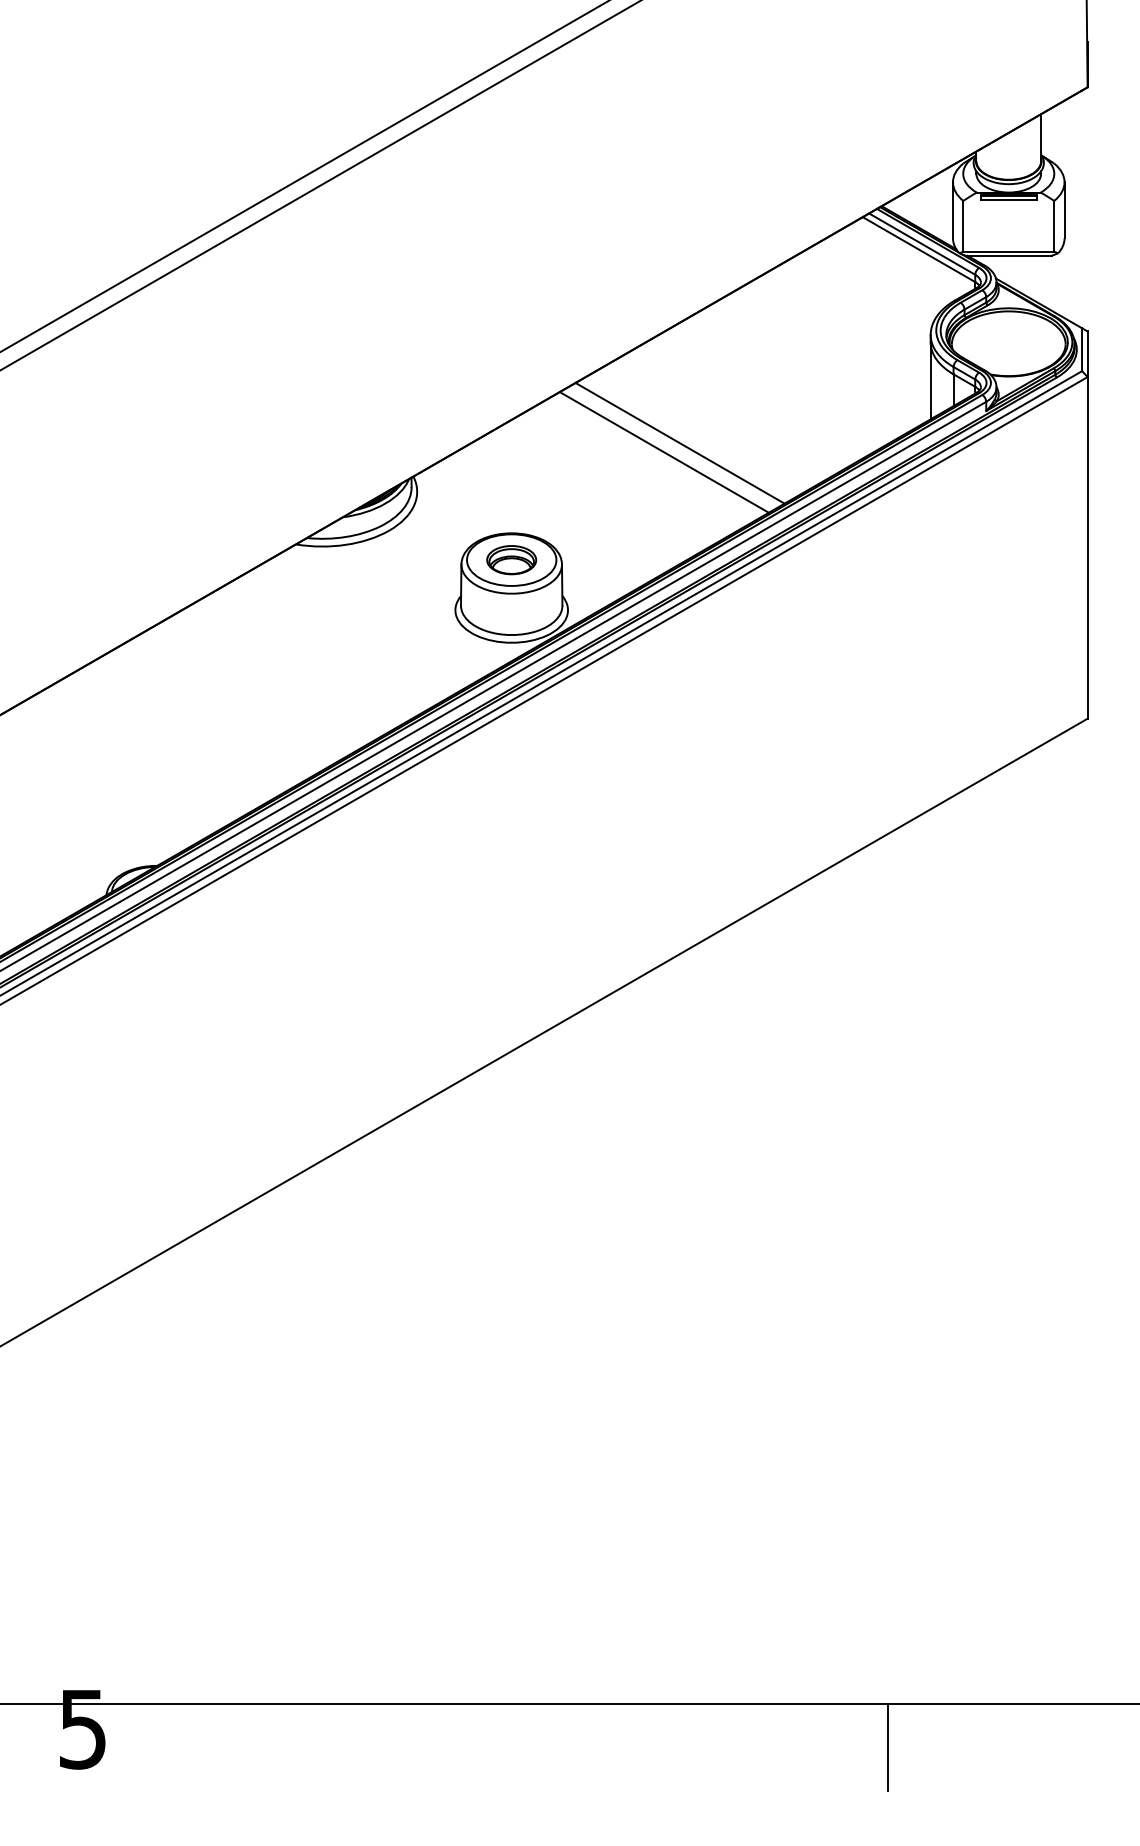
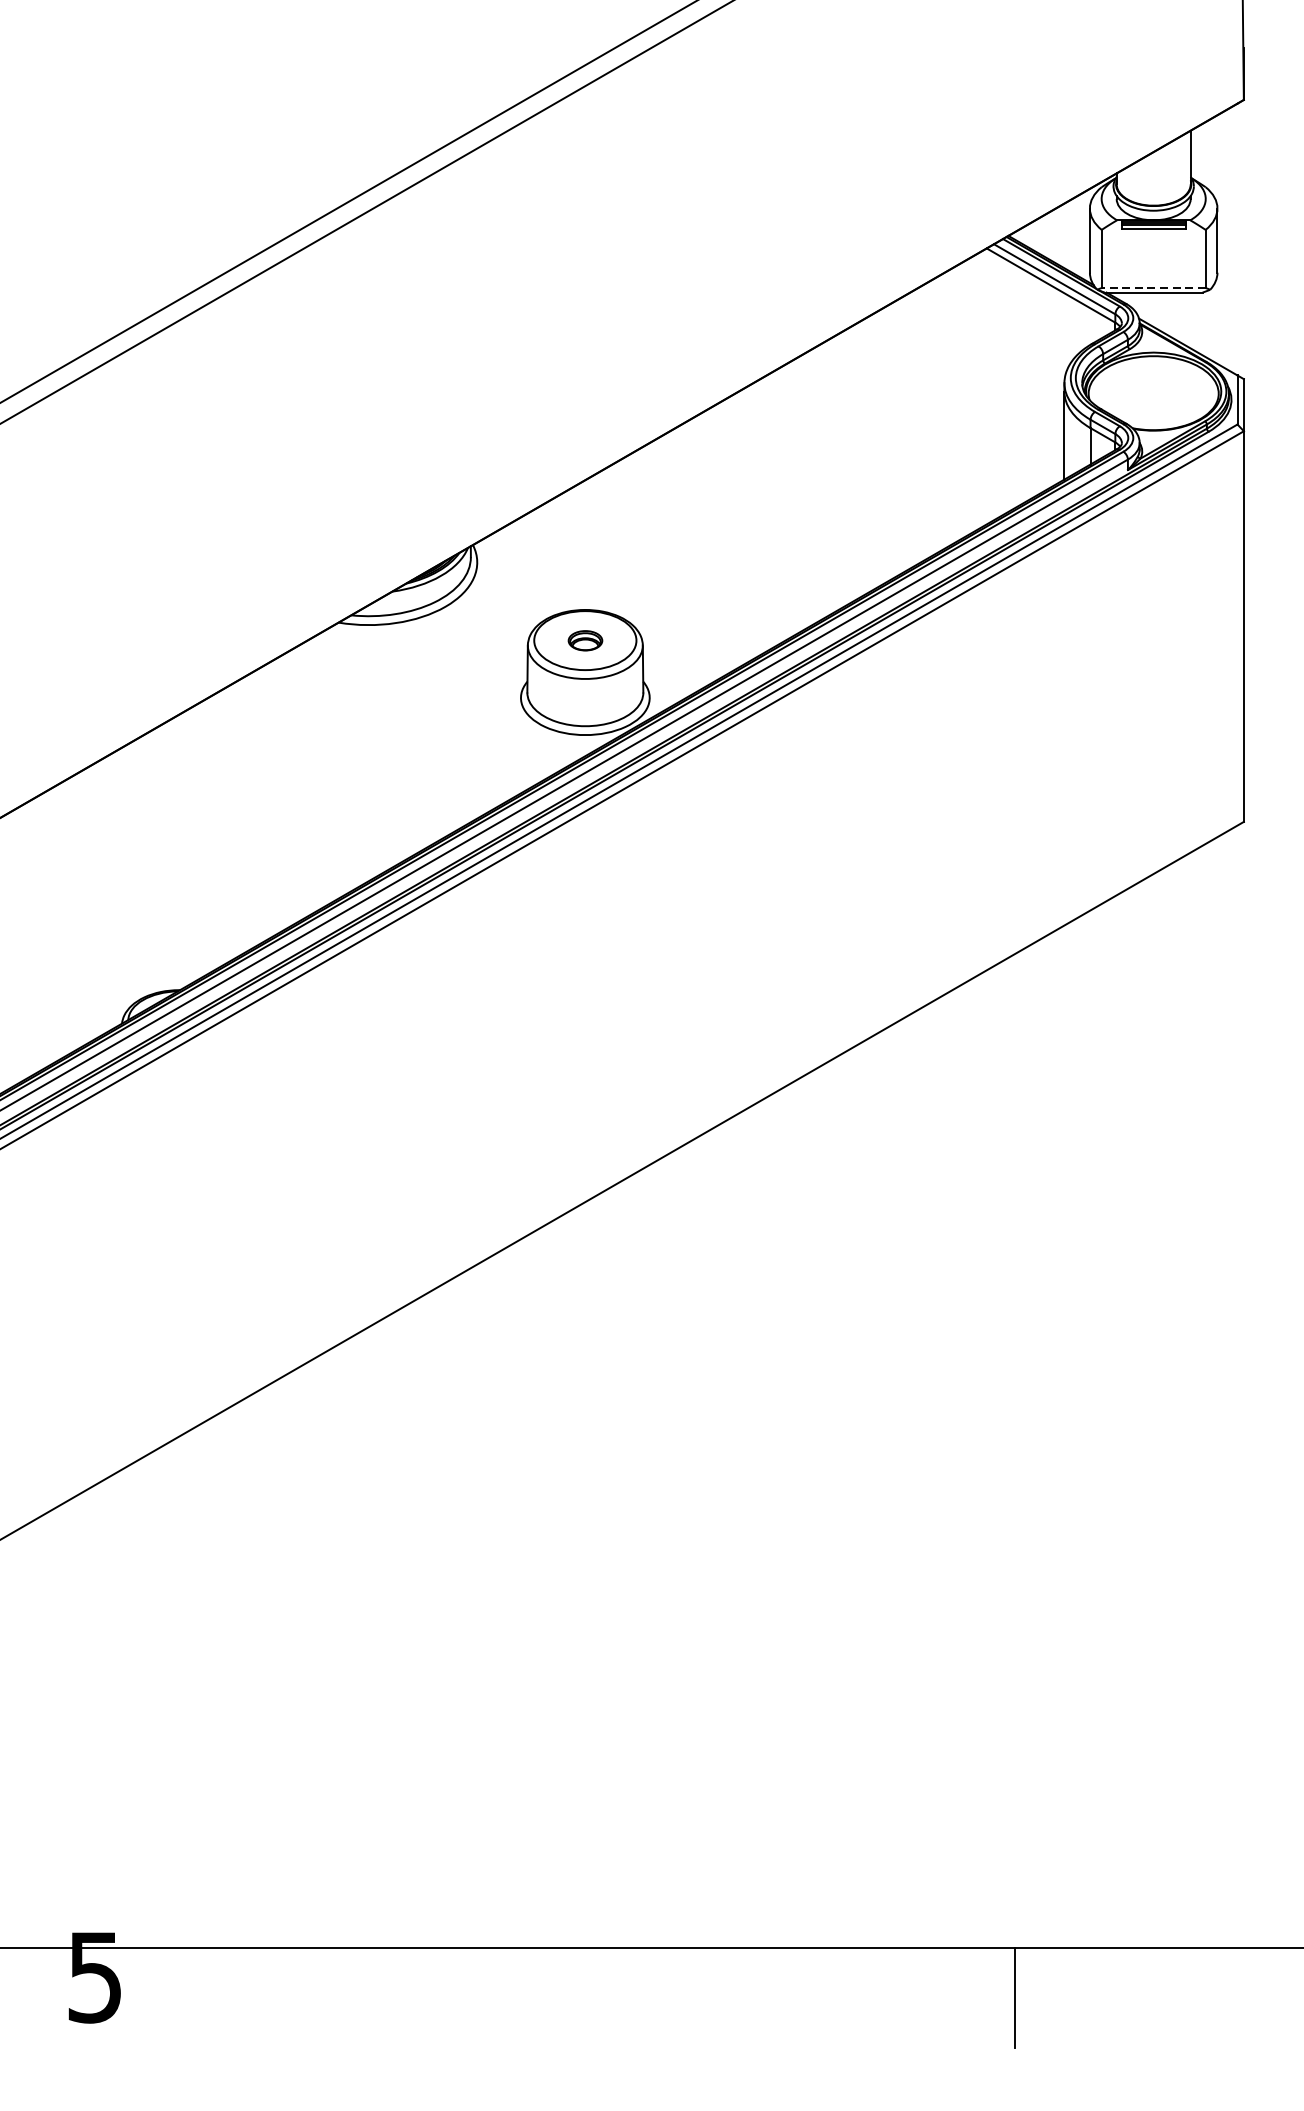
line: (1008, 251) -> (1153, 287), solid -> dashed
line: (679, 442) -> (777, 506), removed
line: (663, 452) -> (758, 517), removed
part: (511, 560) -> (585, 641), size x0.6

